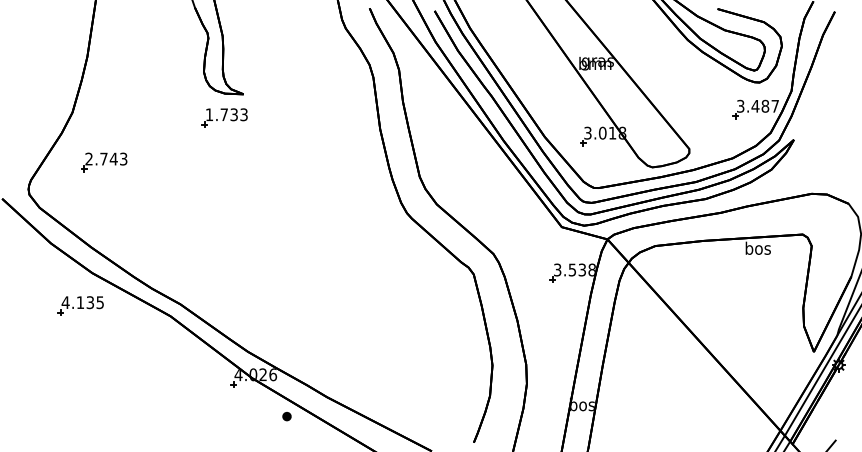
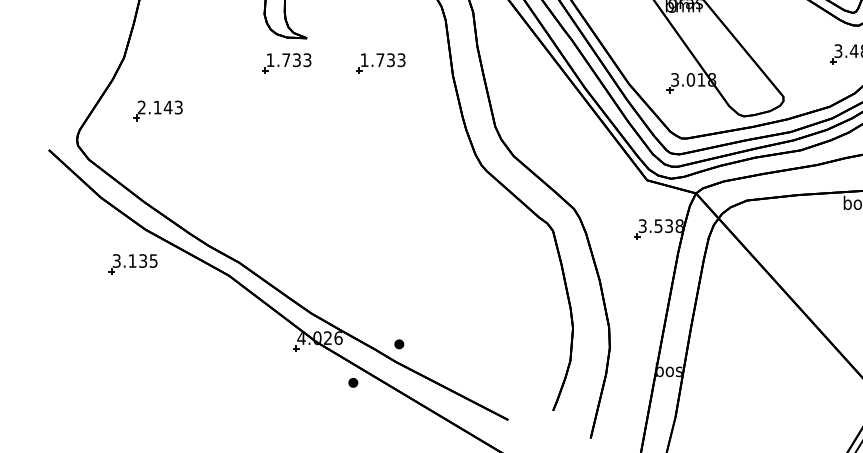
part: (312, 117) -> (380, 63), added
text: (103, 158) -> (157, 106), 2.743 -> 2.143
text: (65, 302) -> (116, 260), 4.135 -> 3.135
part: (329, 380) -> (398, 344), added

